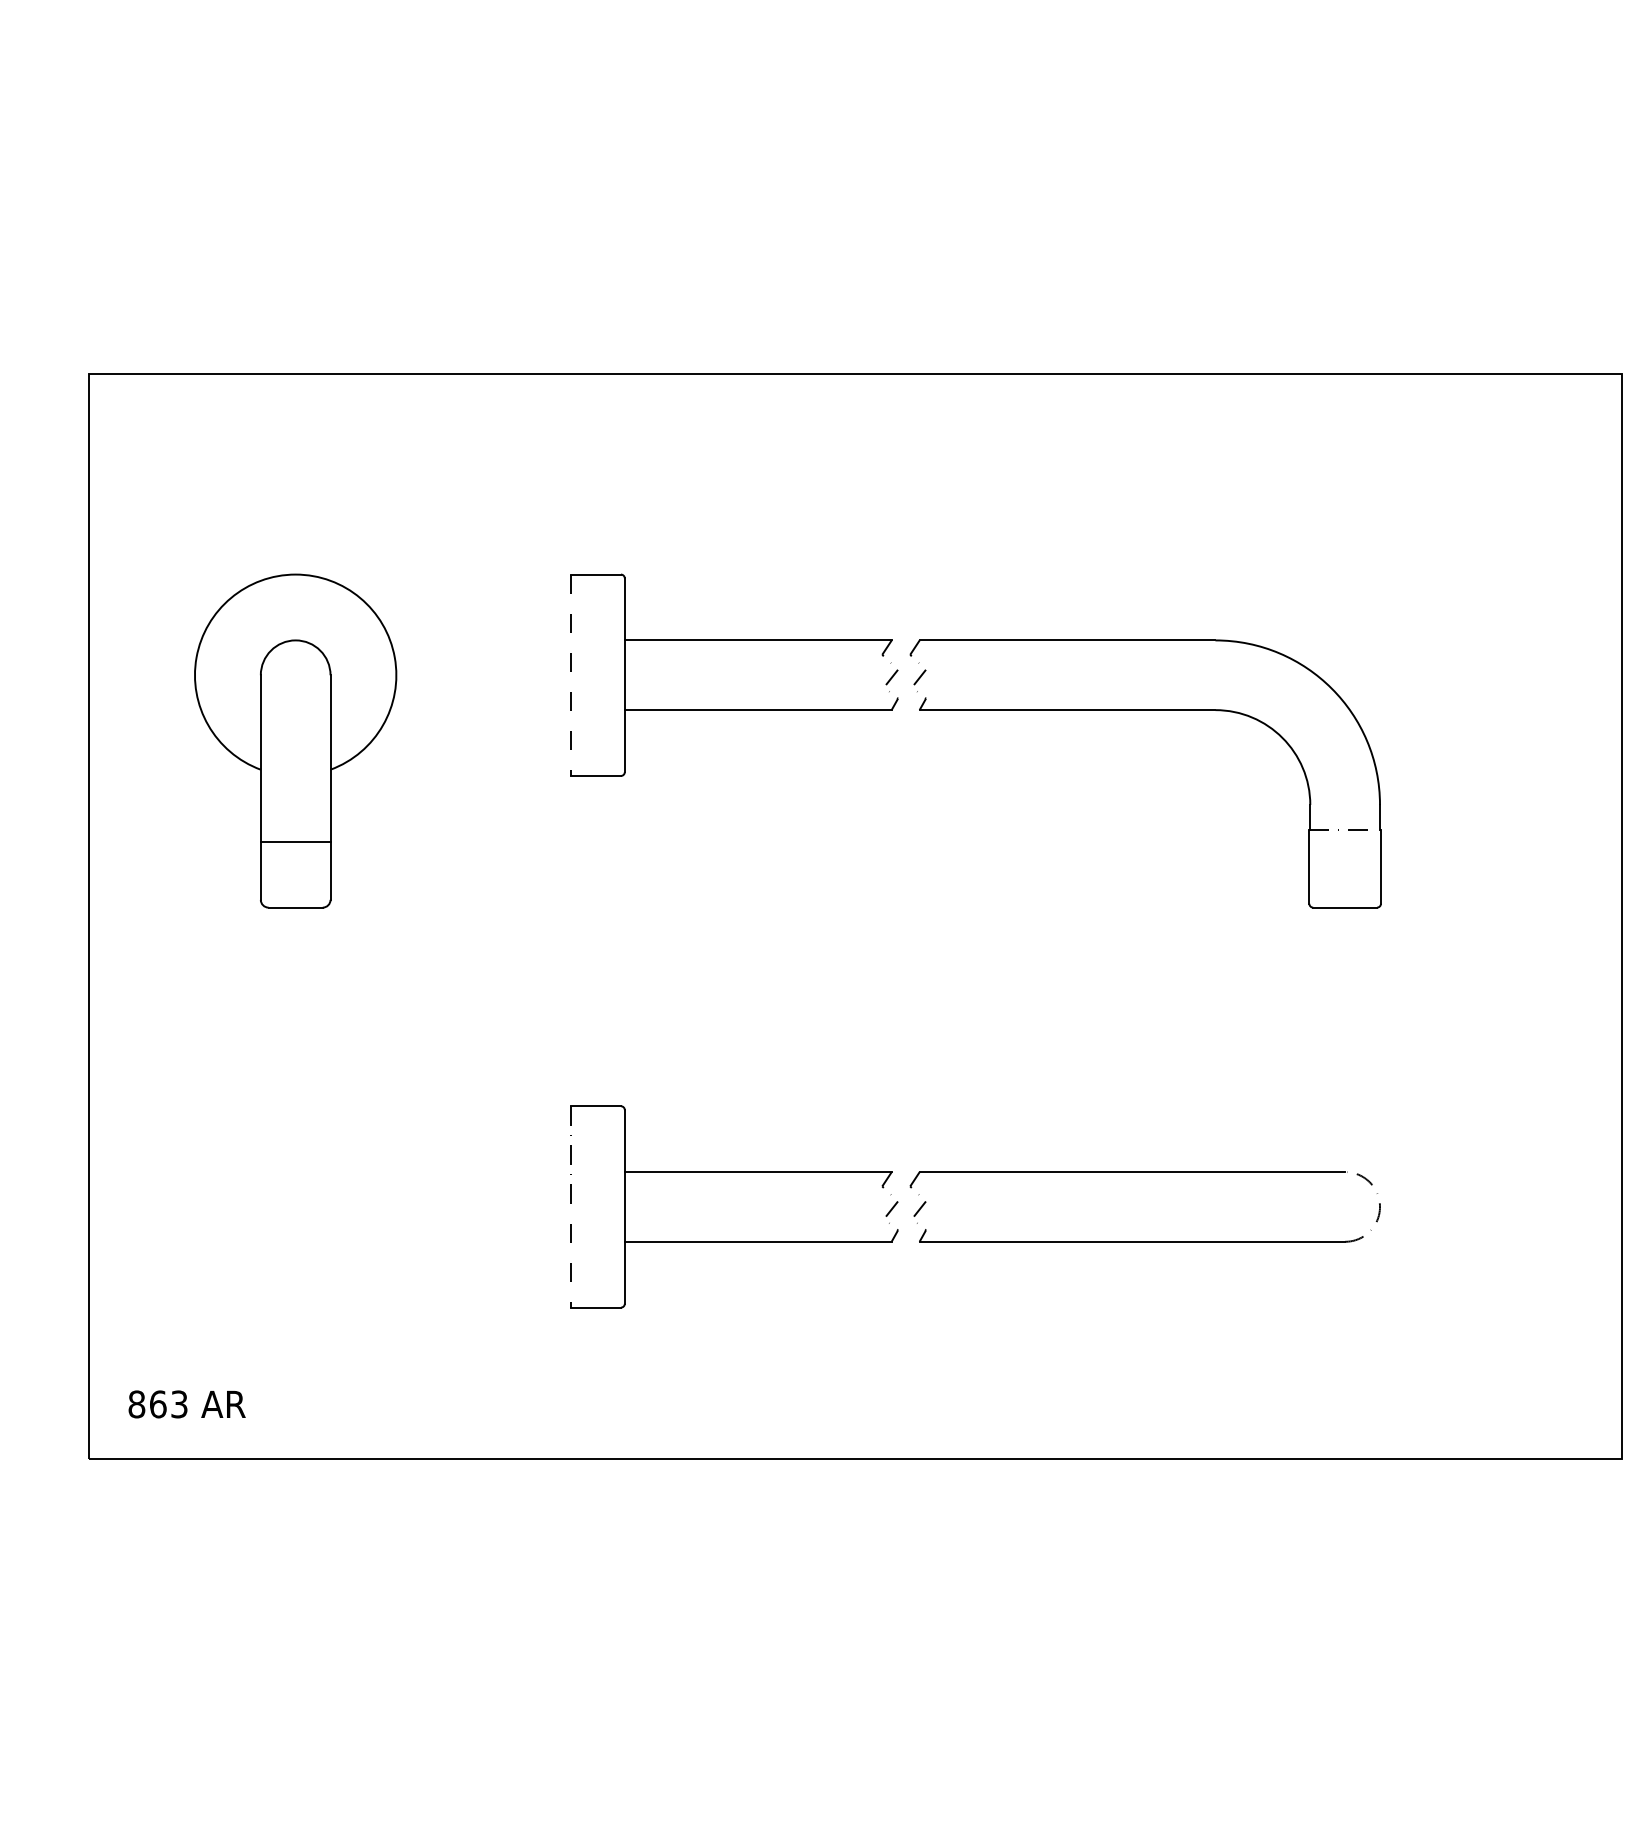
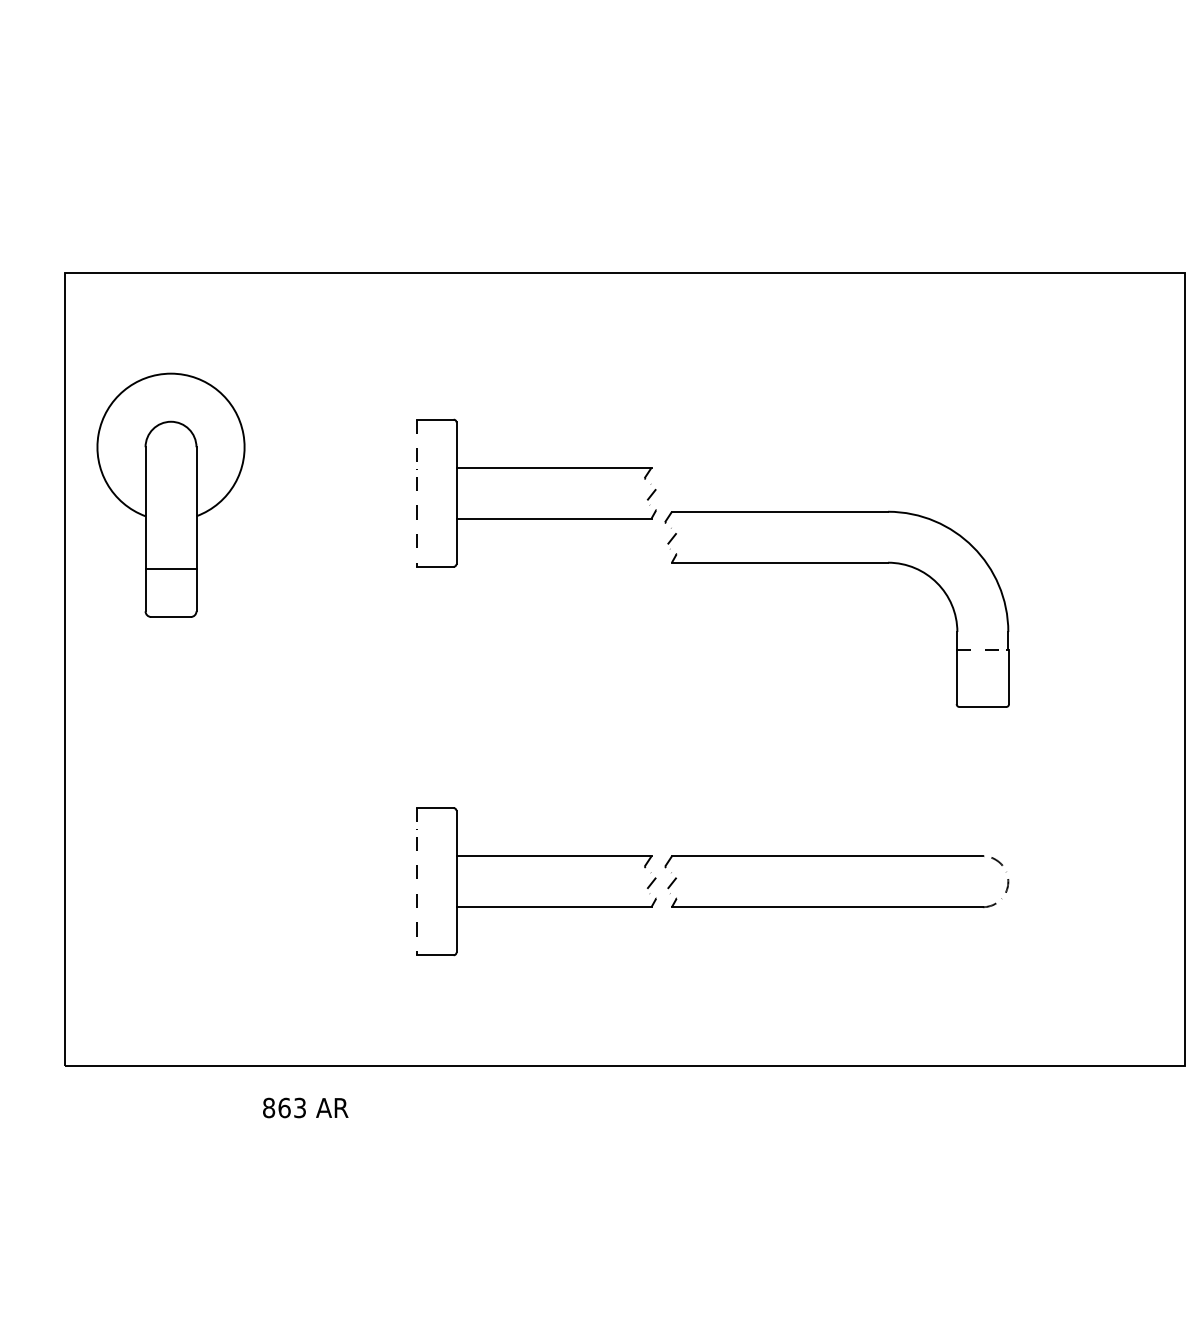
part: (1144, 711) -> (836, 563), moved
part: (294, 739) -> (170, 494), moved
text: (186, 1403) -> (305, 1107), moved

